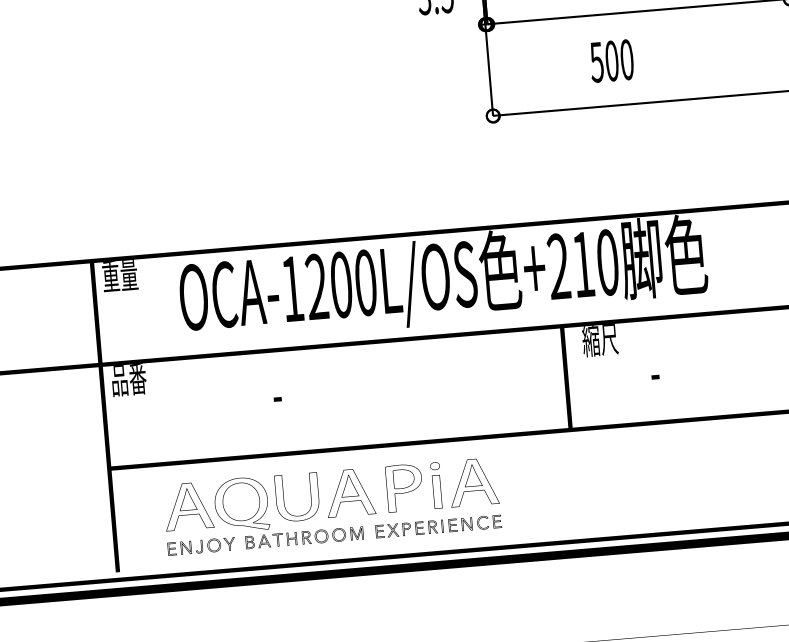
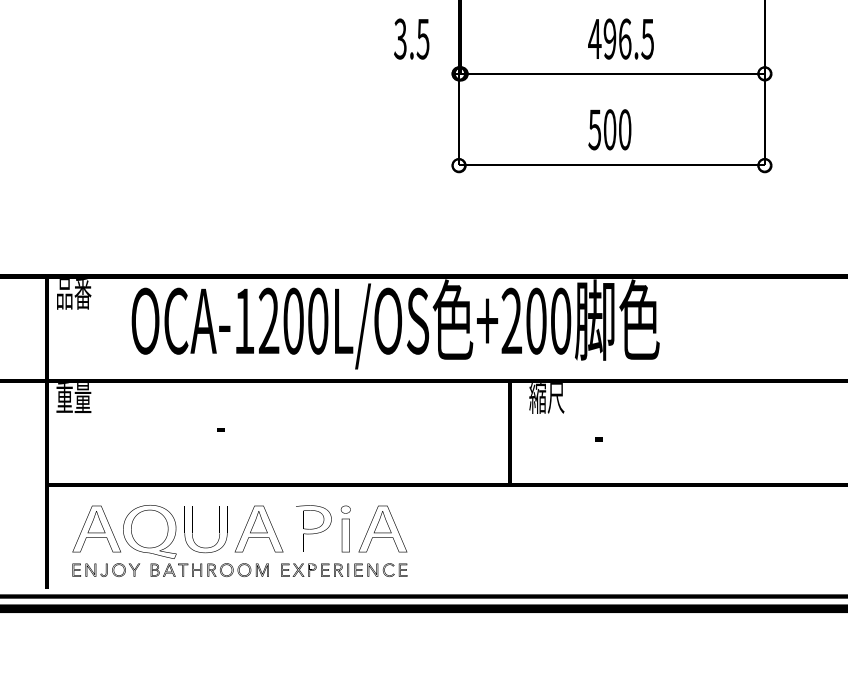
text: (611, 60) -> (609, 129), moved
text: (583, 263) -> (536, 320), +210 -> +200
text: (119, 276) -> (73, 294), 重量 -> 品番
text: (128, 380) -> (73, 398), 品番 -> 重量
part: (331, 505) -> (239, 540), moved

